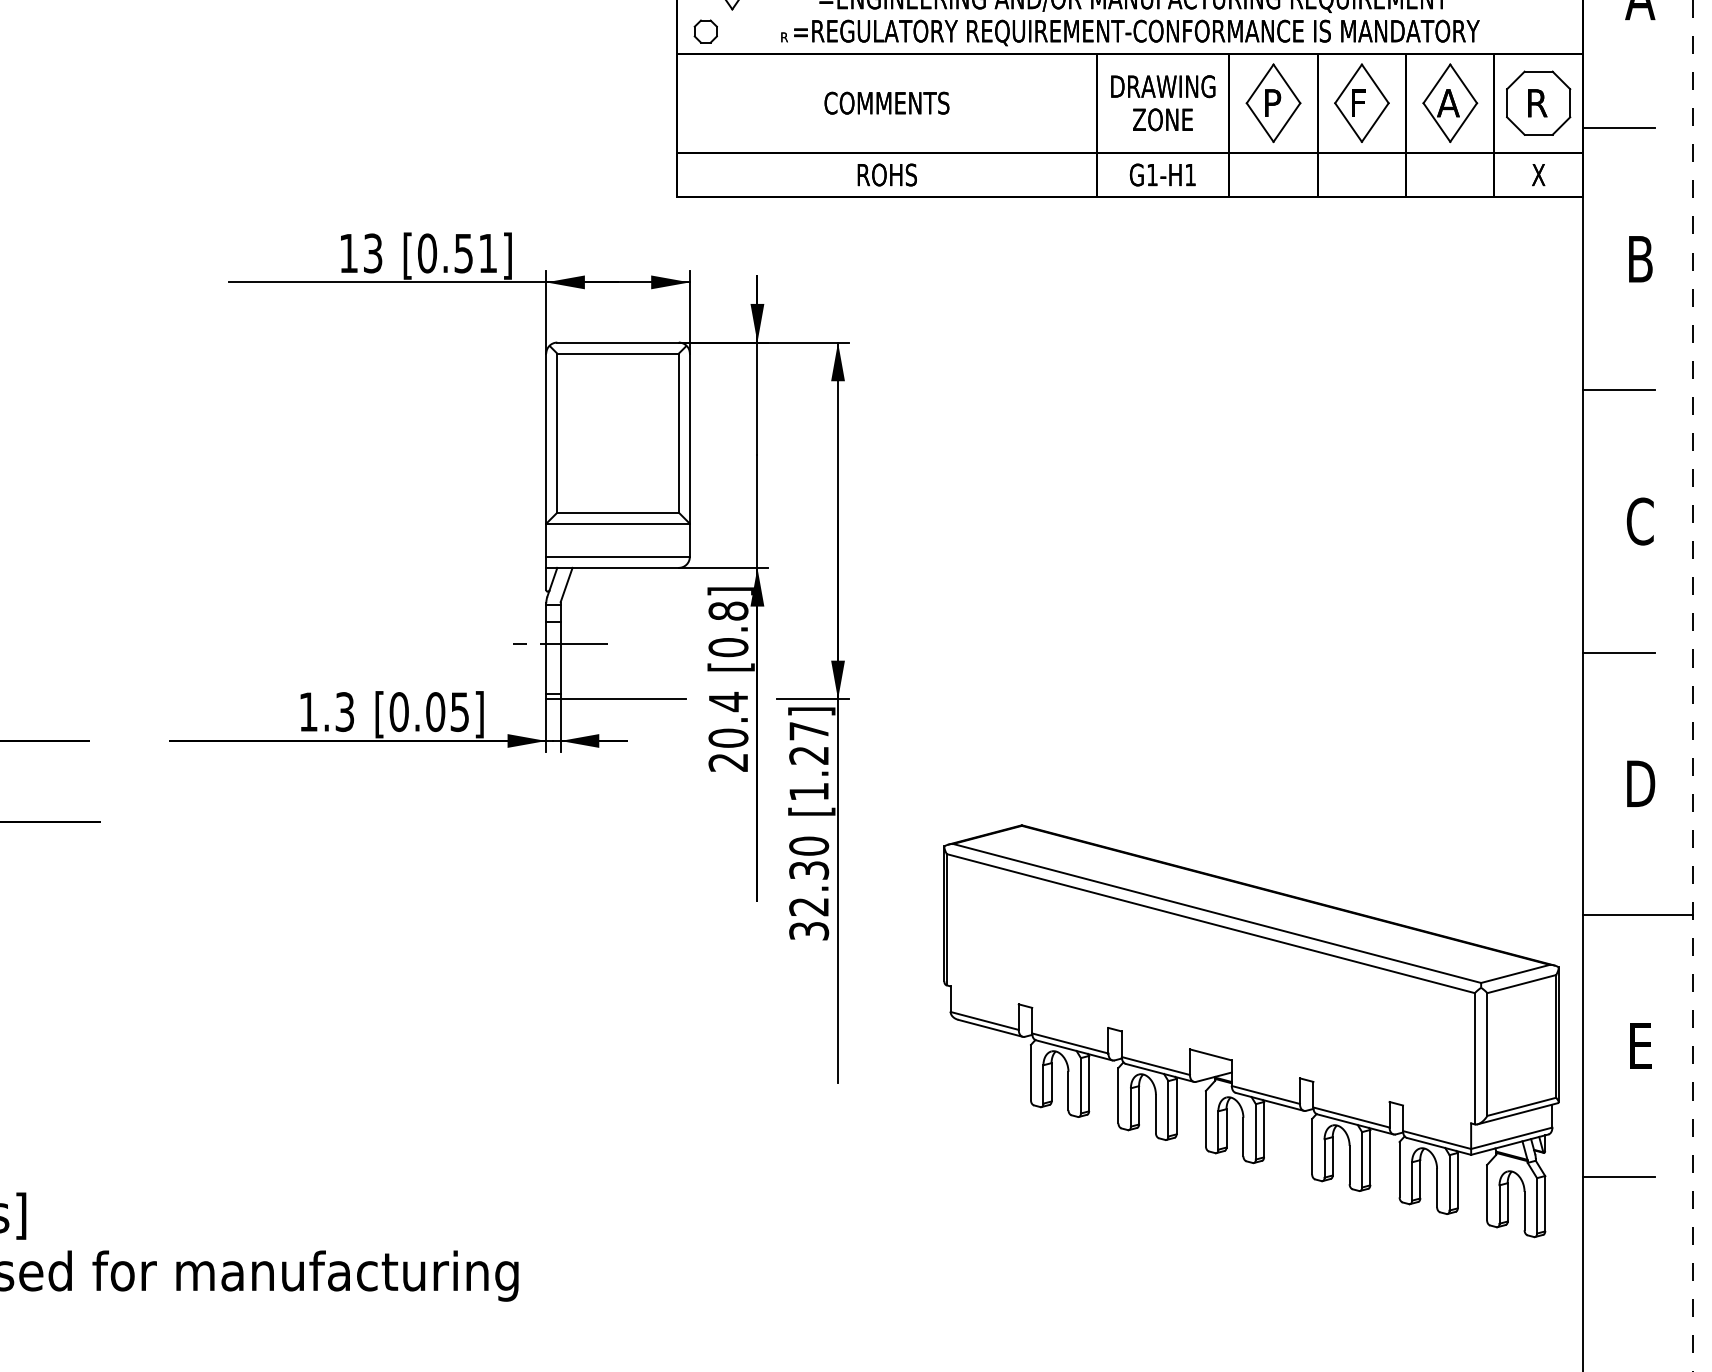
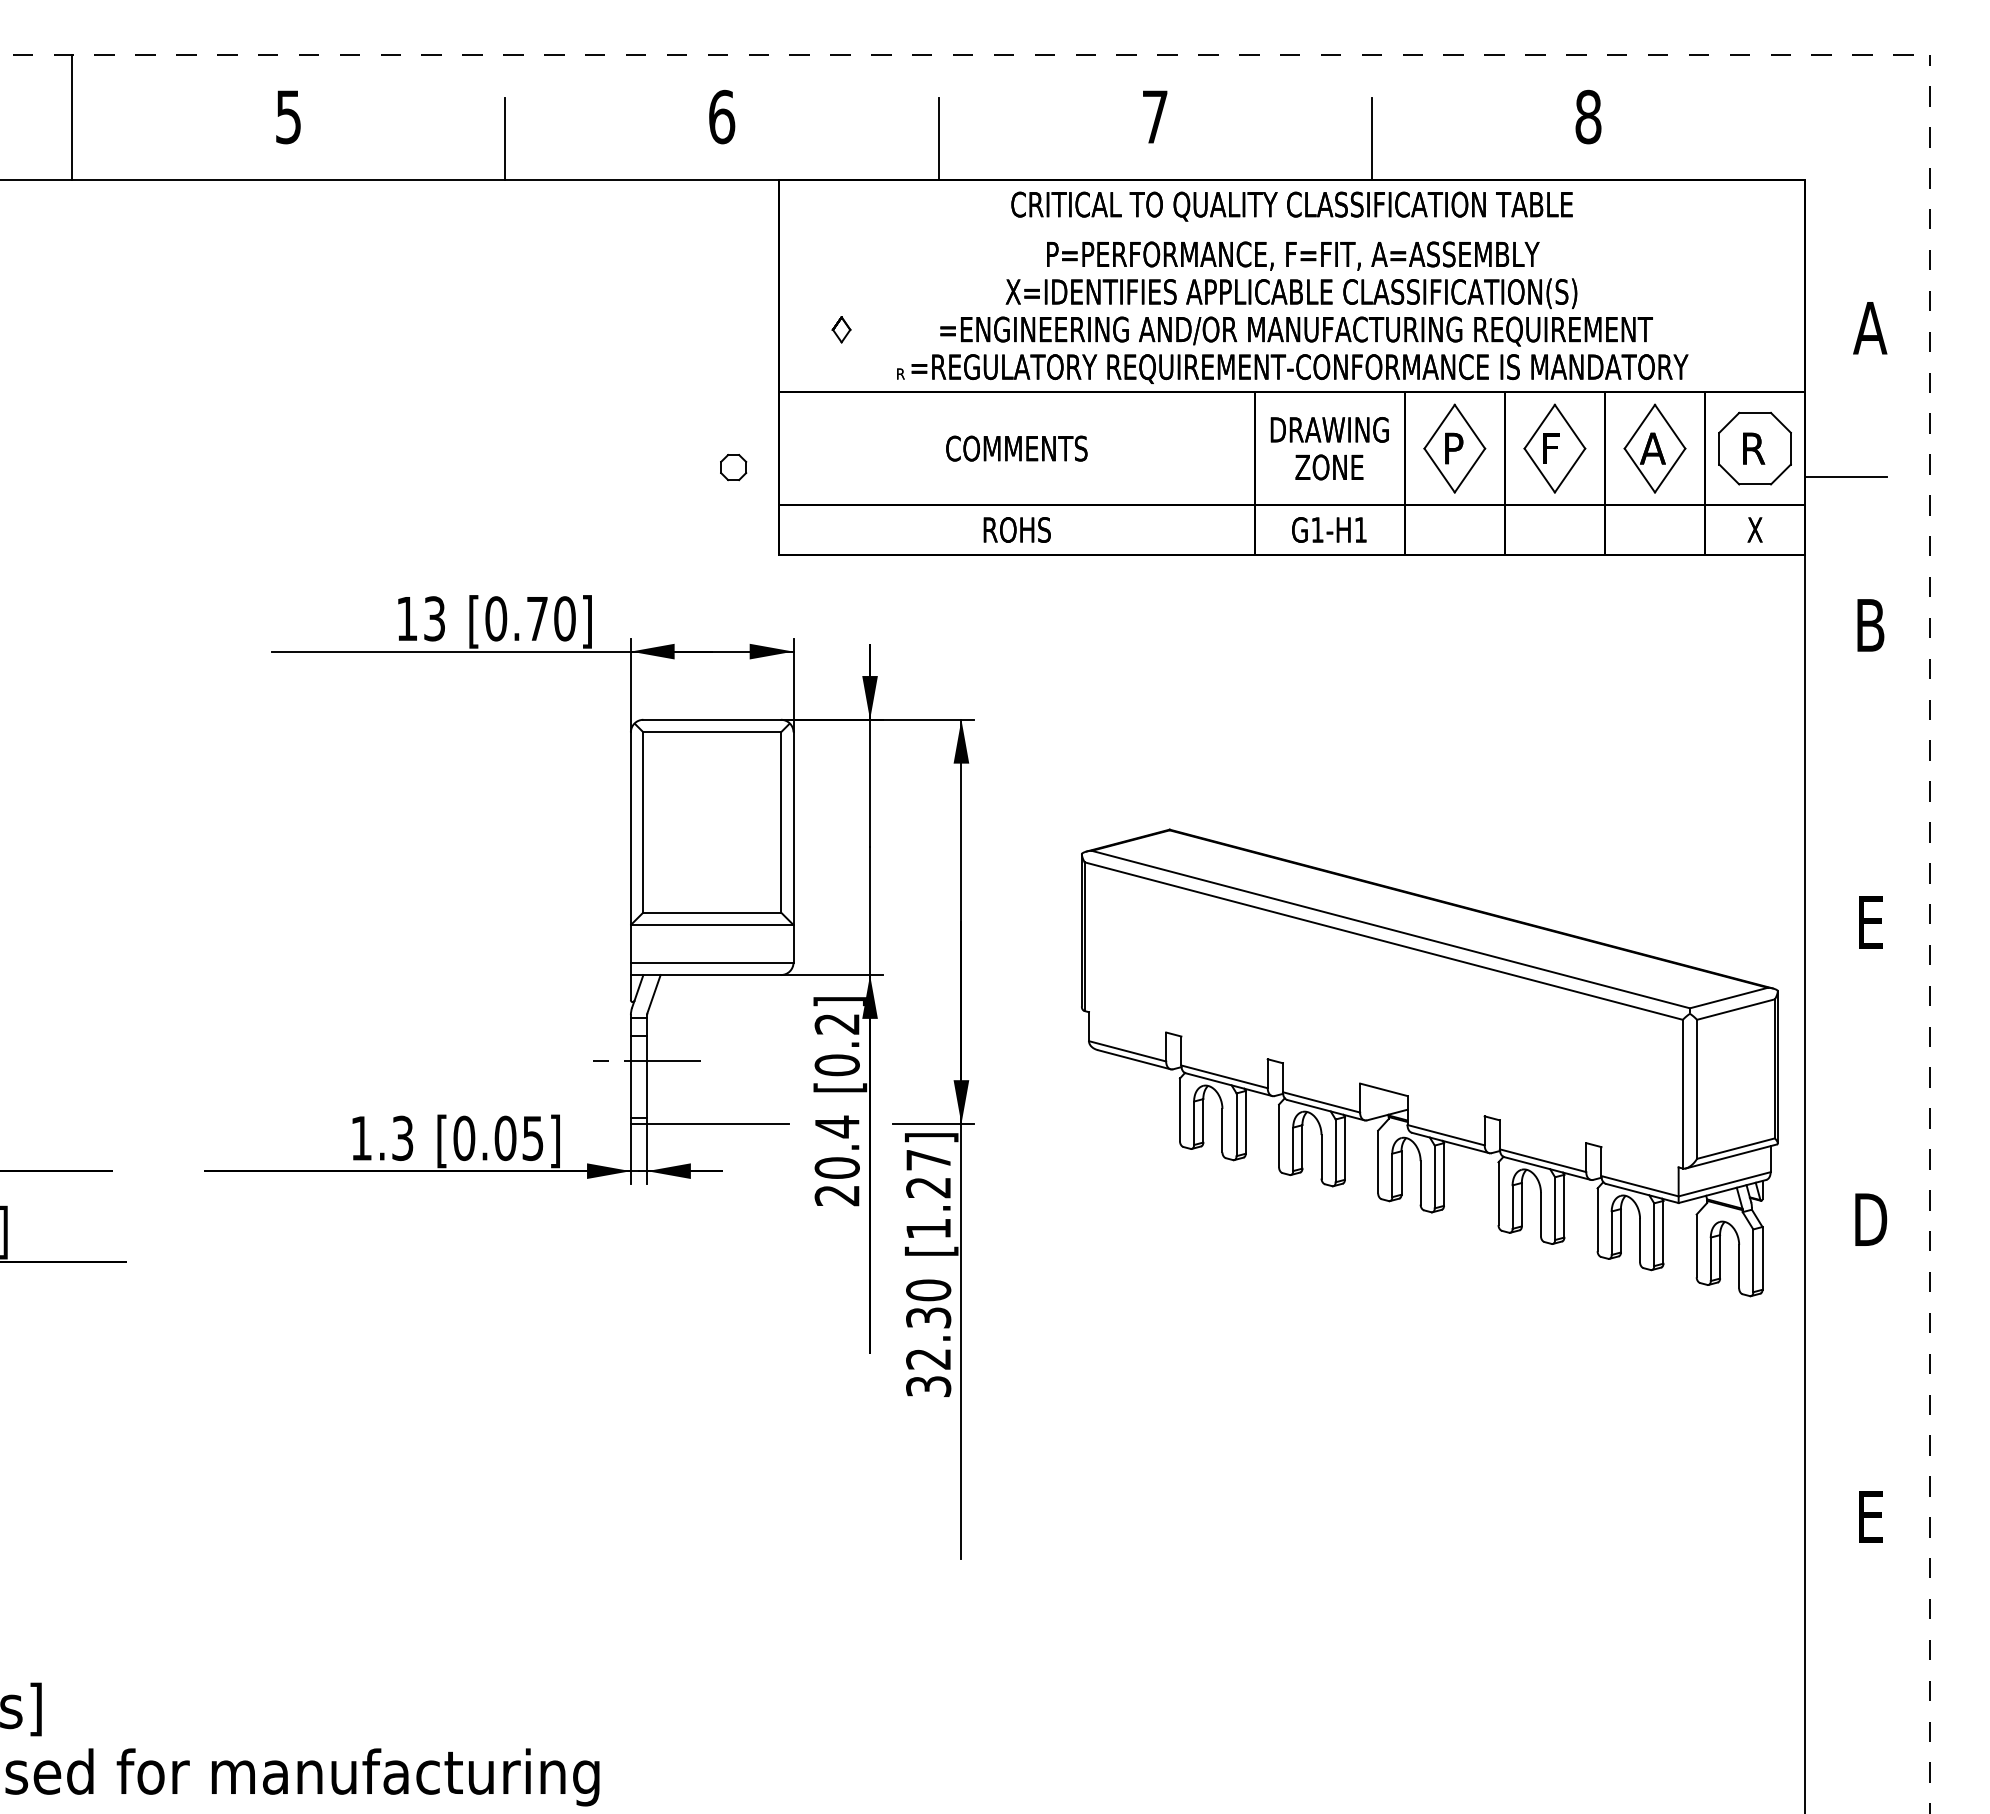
part: (705, 31) -> (733, 467), moved
text: (476, 253) -> (551, 618), [0.51] -> [0.70]
line: (1618, 390) -> (1845, 774), removed
text: (1640, 521) -> (1870, 922), C -> E
text: (727, 610) -> (836, 1023), [0.8] -> [0.2]
line: (1618, 653) -> (1845, 1071), removed
line: (1637, 915) -> (1867, 1368), removed
part: (1251, 1030) -> (1429, 1062), moved
line: (1618, 1177) -> (1845, 1665), removed

